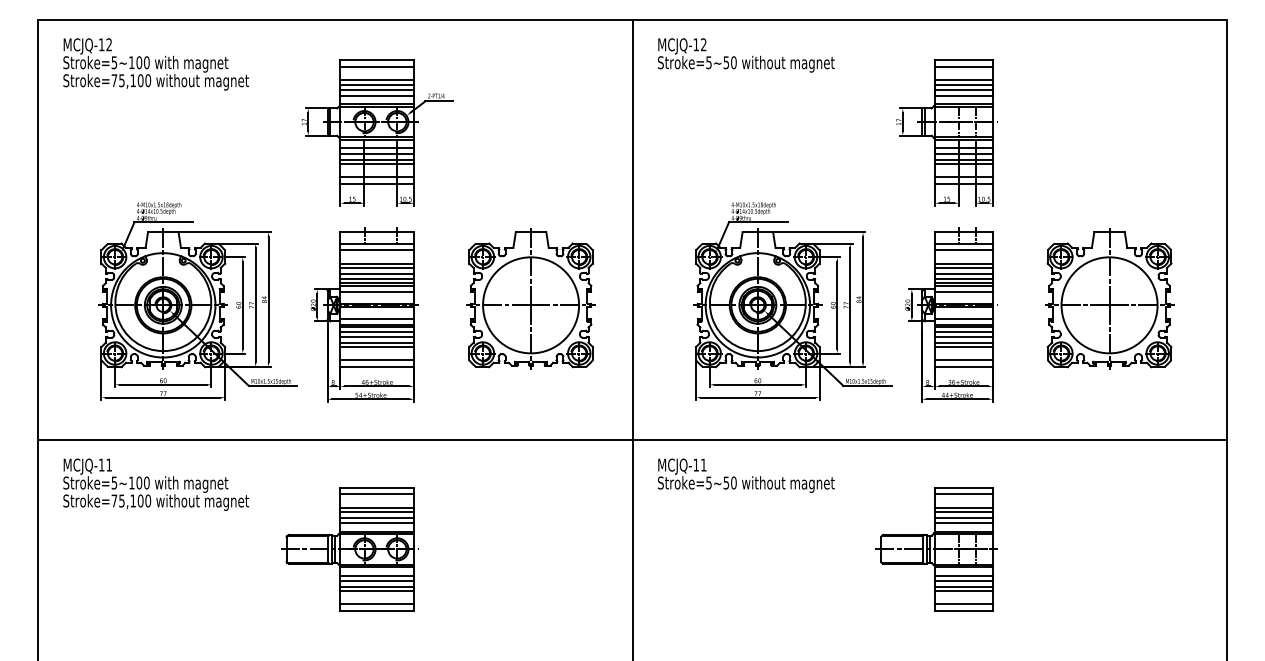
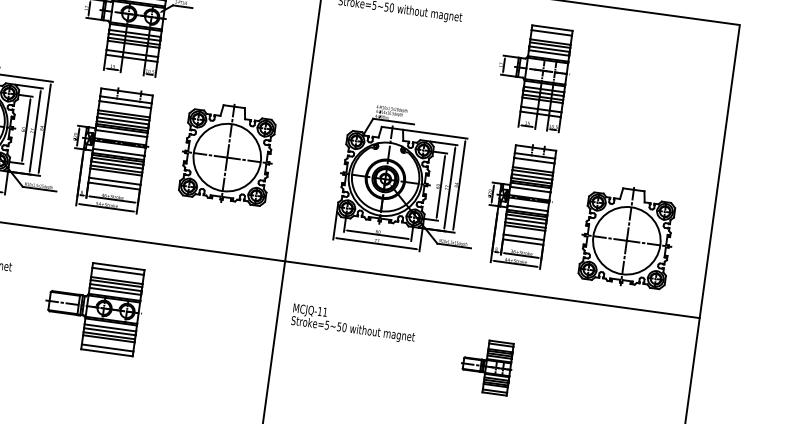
part: (1109, 298) -> (627, 236), moved
text: (746, 475) -> (354, 323), moved
part: (349, 549) -> (93, 307), moved
part: (936, 549) -> (486, 366), size x0.6

